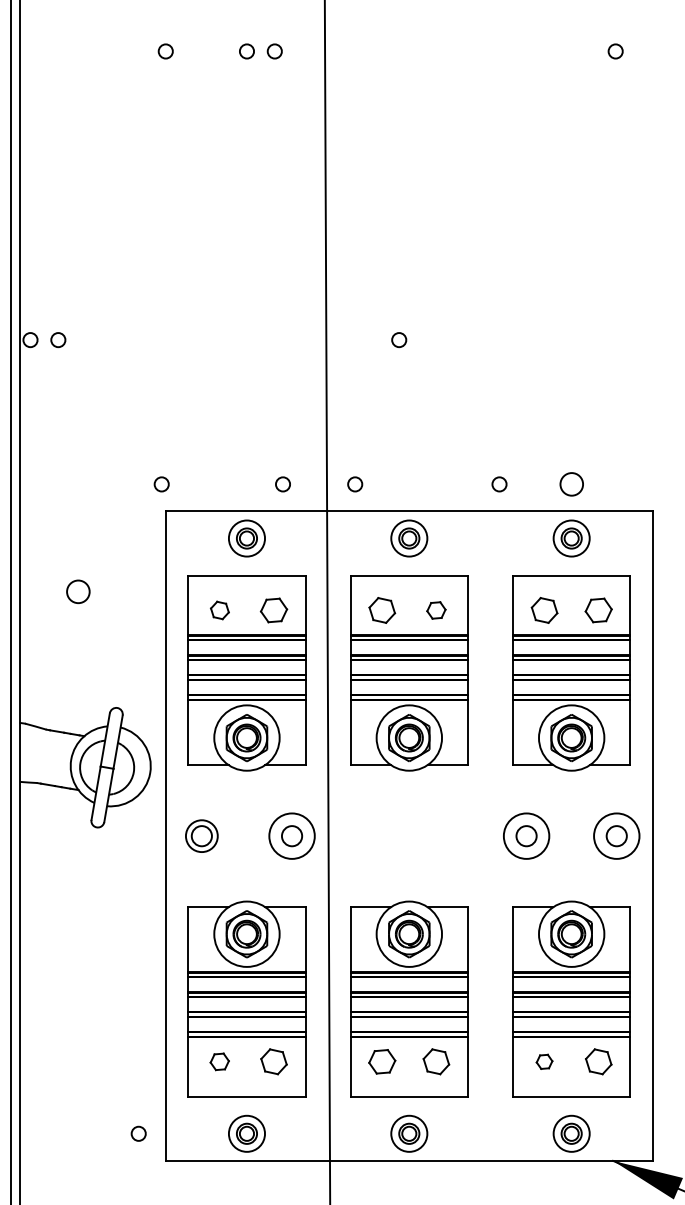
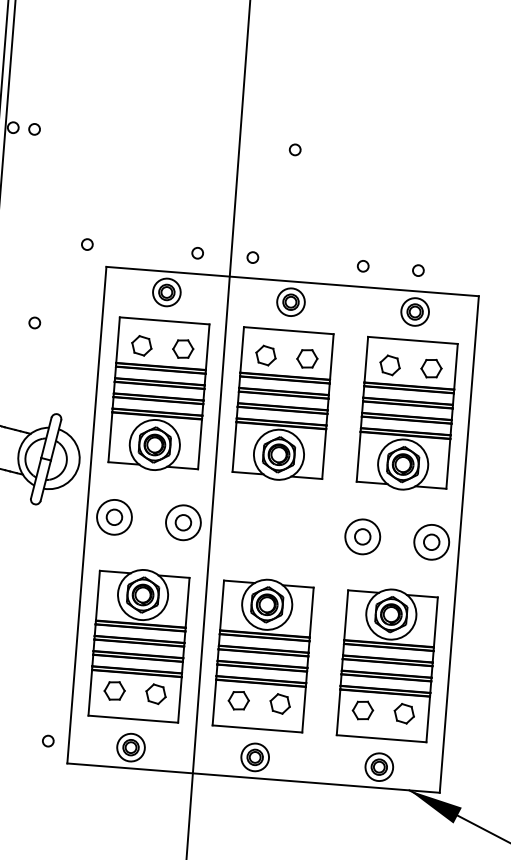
circle: (161, 484) -> (87, 244), moved
circle: (571, 484) -> (418, 270), size x0.62
circle: (78, 591) -> (34, 322), size x0.62
part: (219, 610) -> (141, 345), size x1.43
part: (436, 610) -> (307, 358), size x1.43
circle: (201, 835) -> (114, 516), size x1.43
part: (219, 1061) -> (114, 690), size x1.43
part: (544, 1061) -> (362, 710), size x1.67

